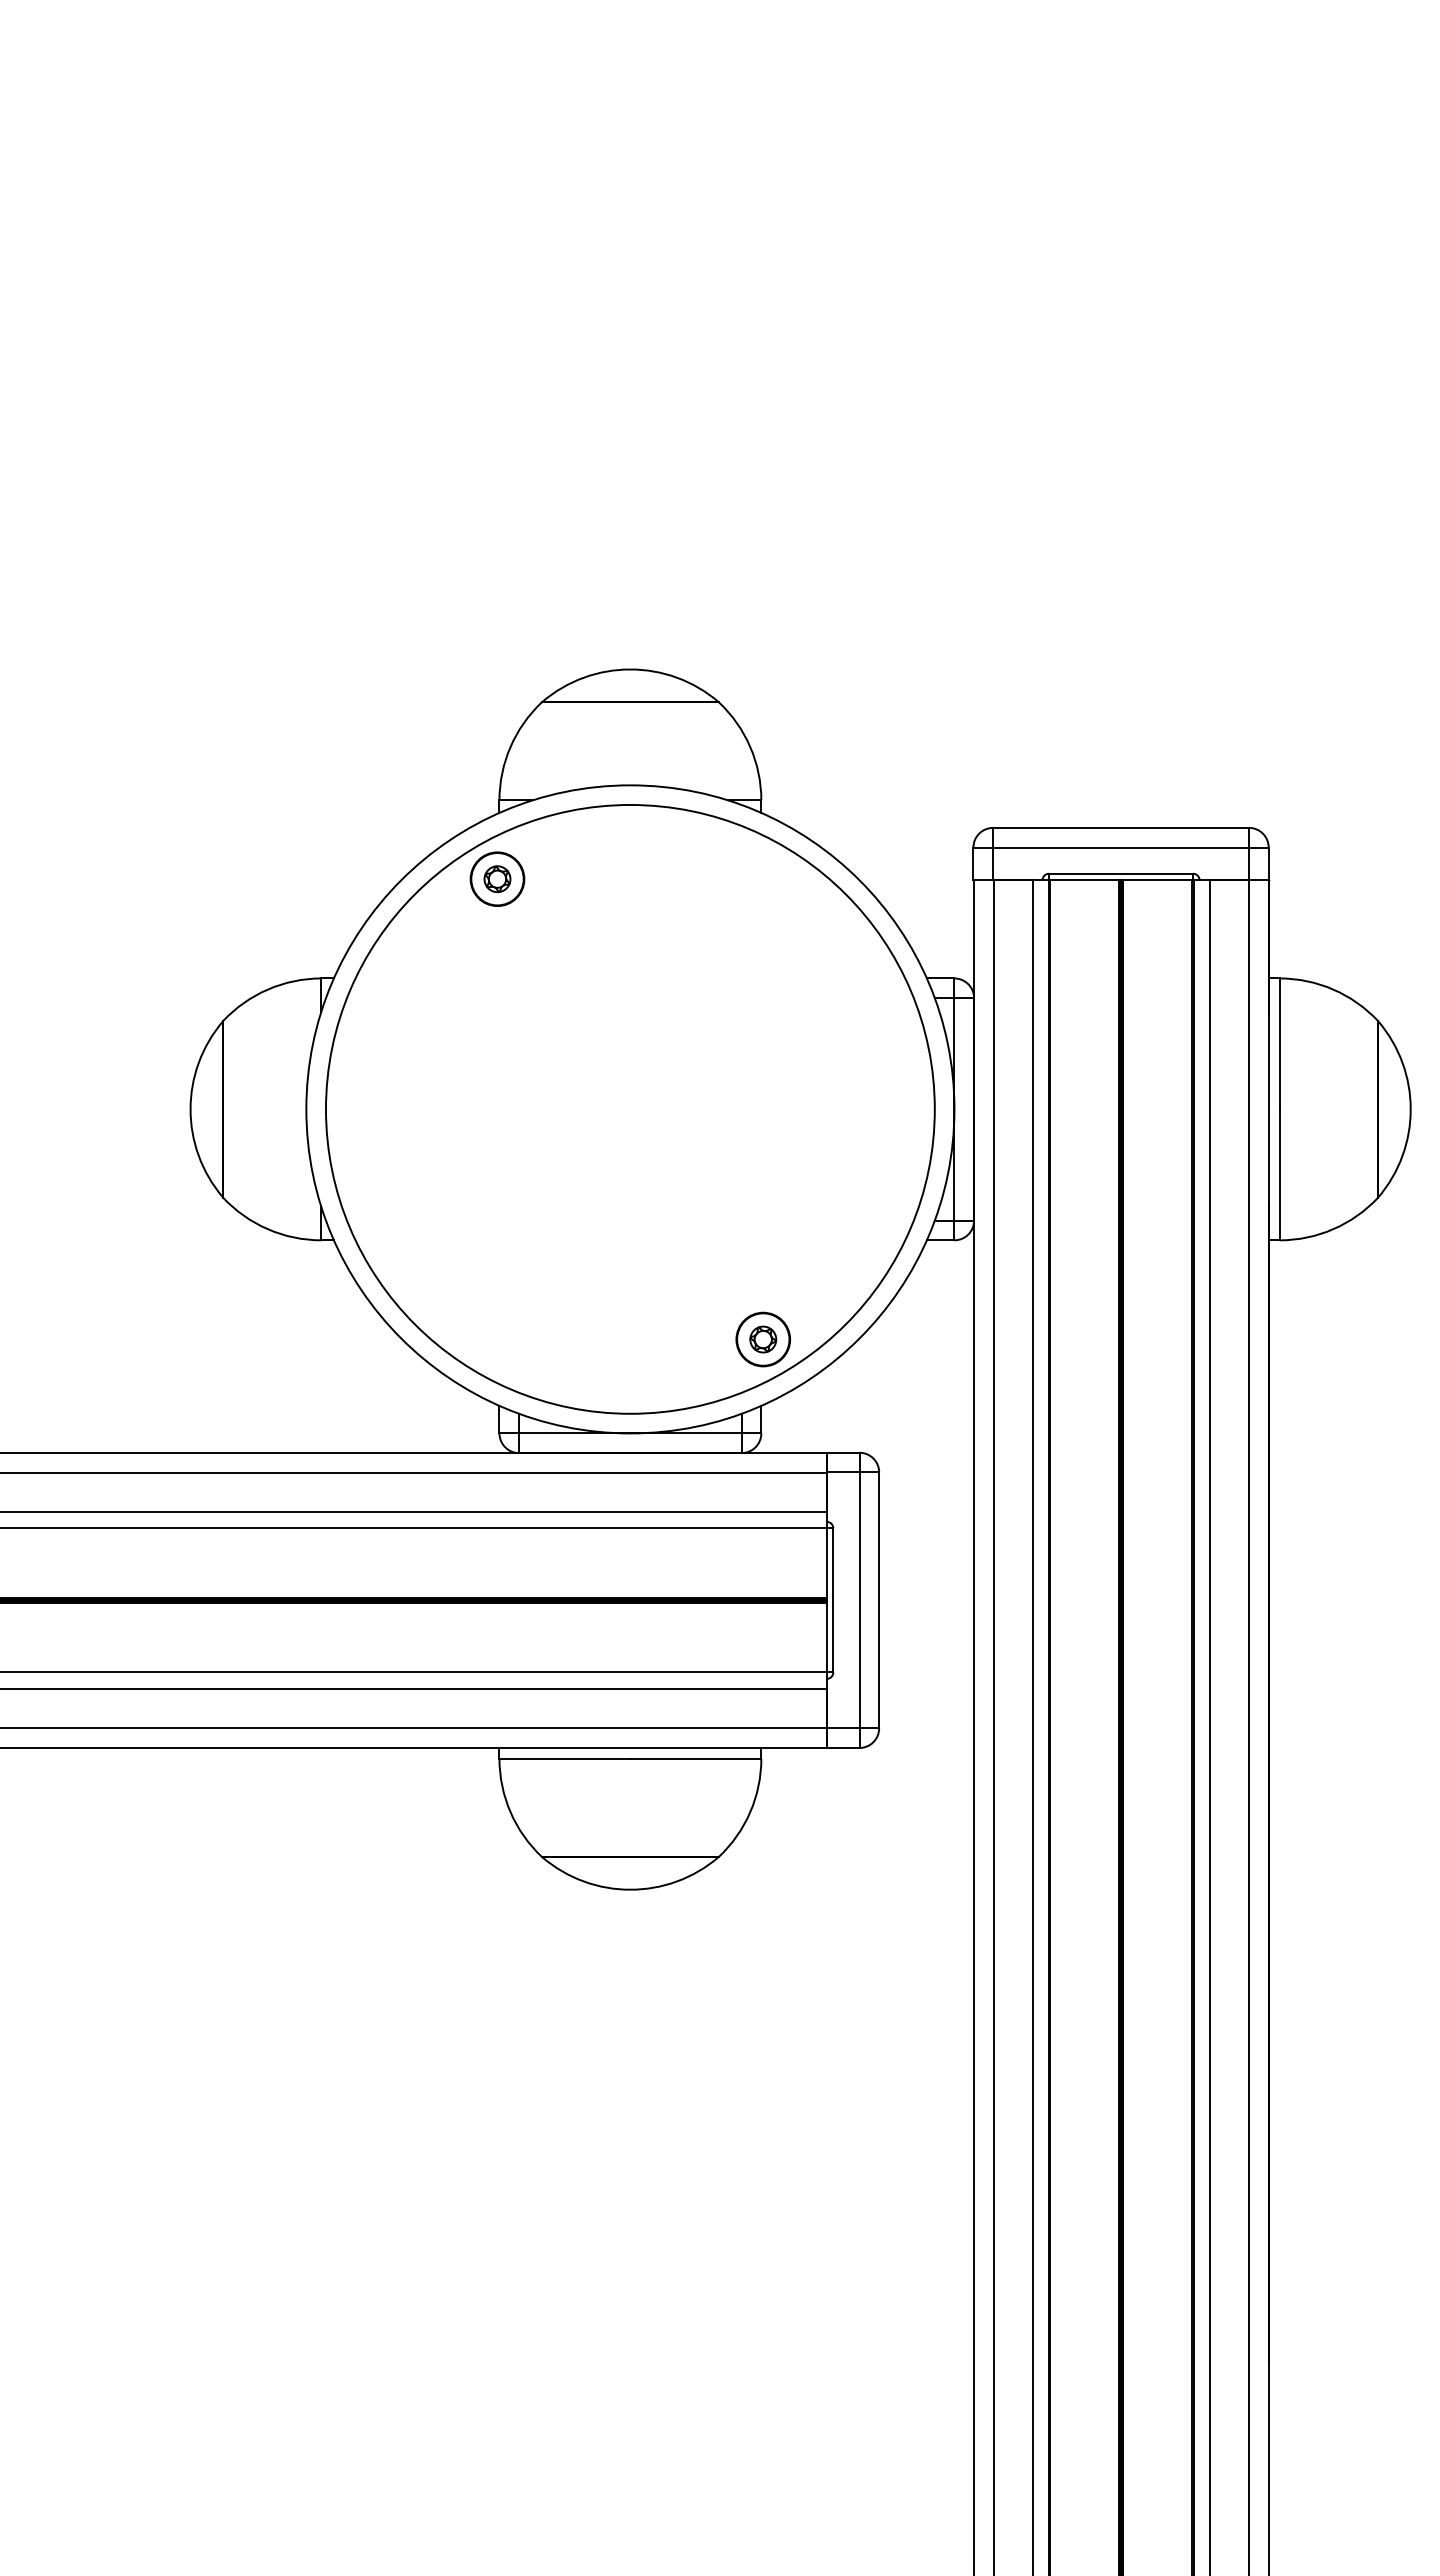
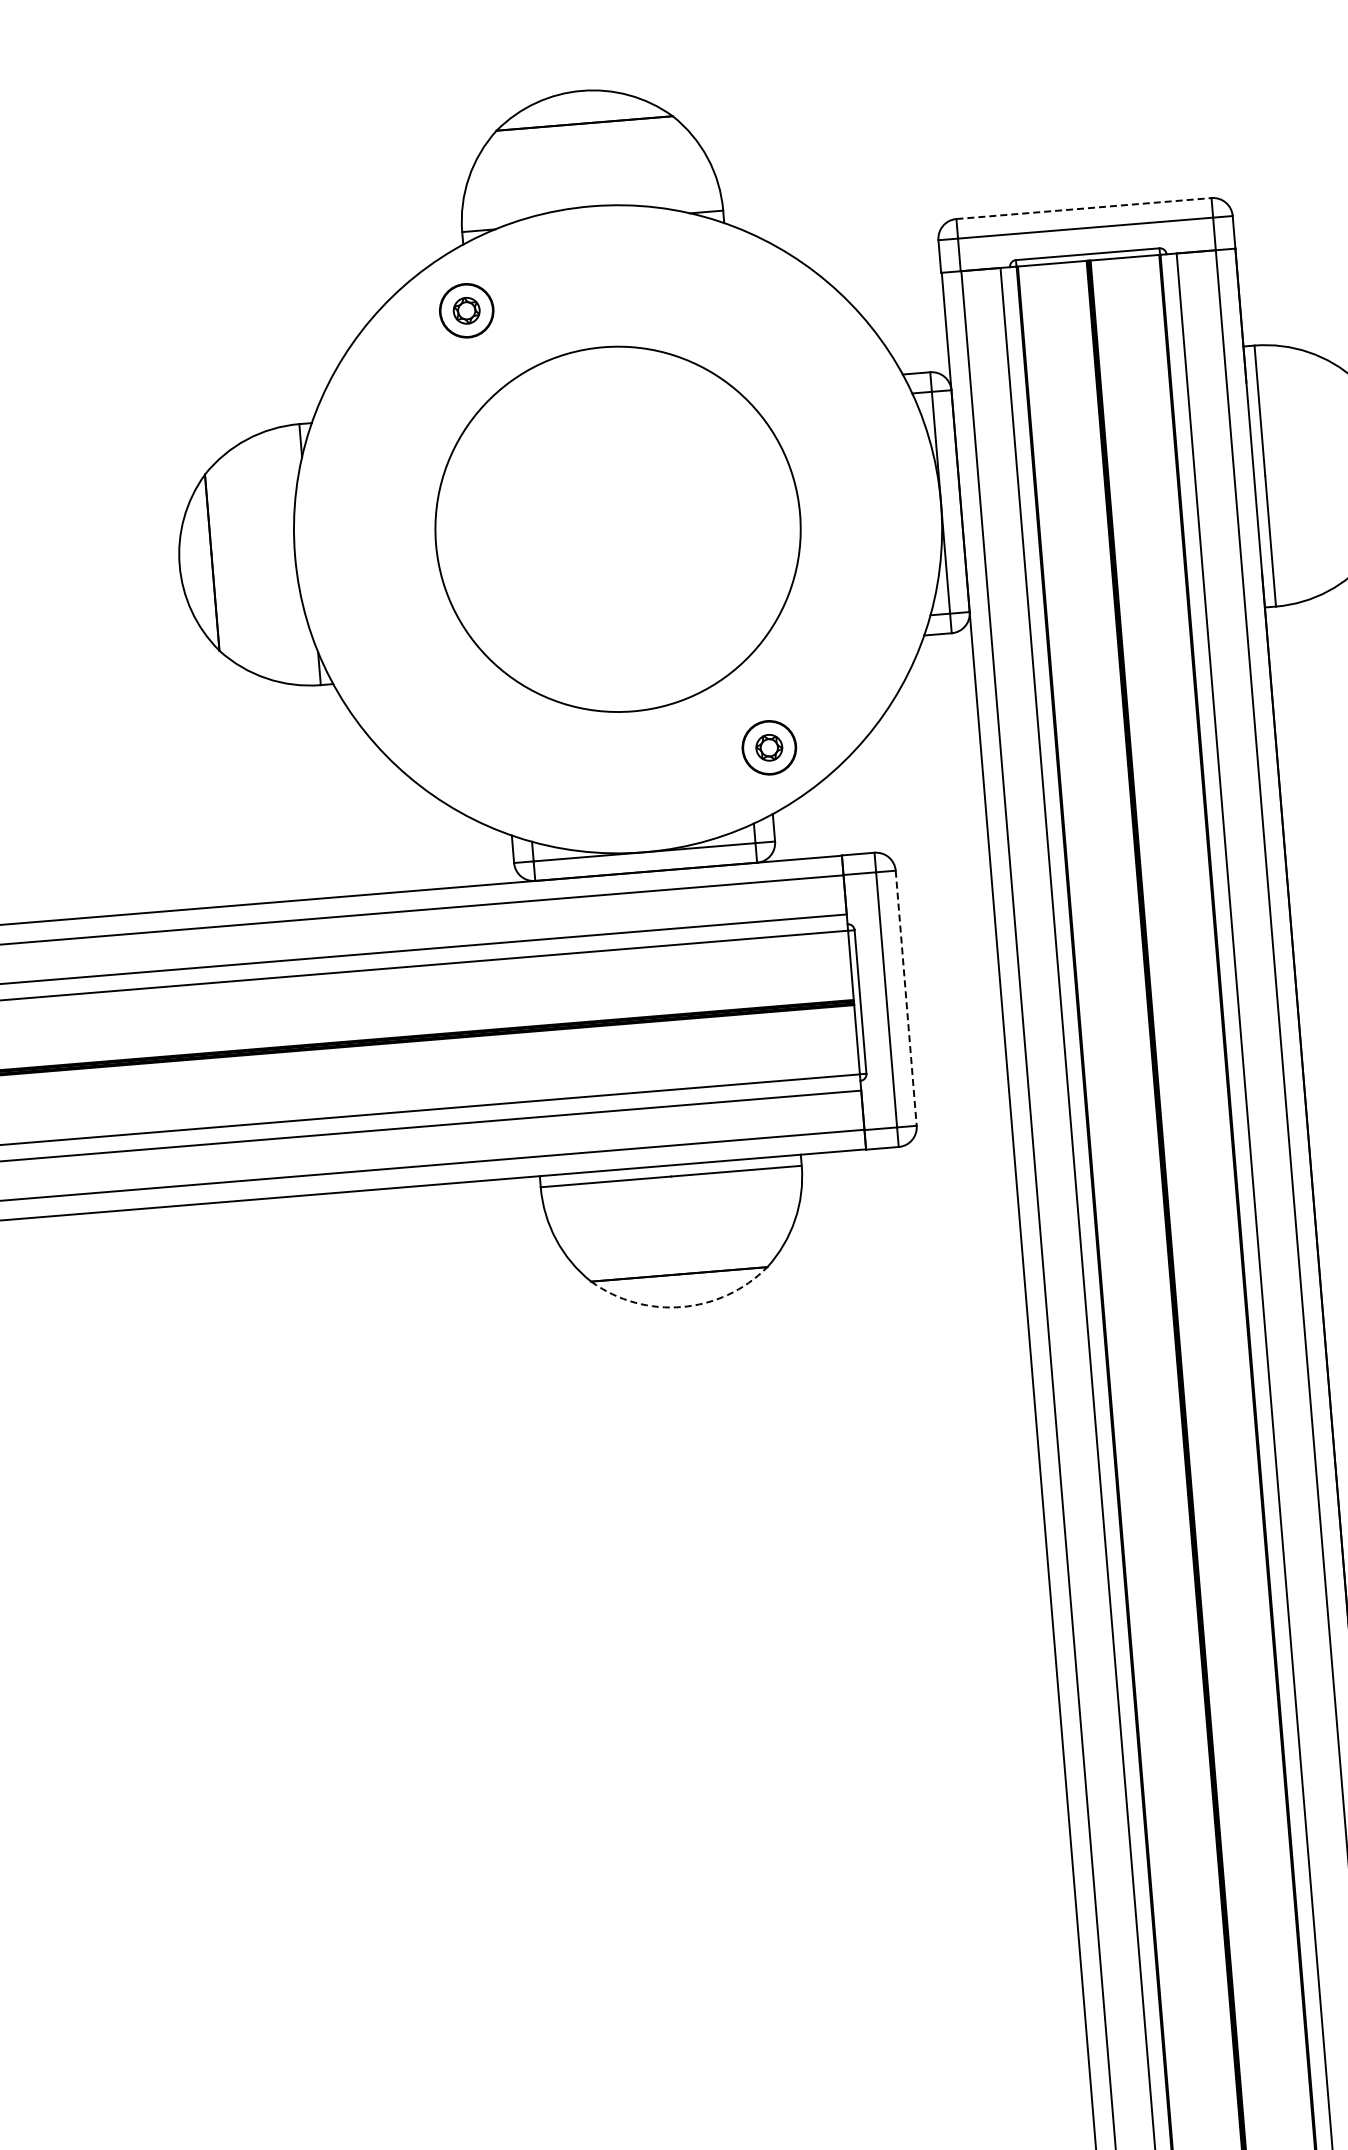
line: (1121, 827) -> (1084, 208), solid -> dashed
circle: (630, 1109) -> (618, 529), size x0.6
line: (879, 1600) -> (906, 998), solid -> dashed
arc: (630, 1889) -> (682, 1306), solid -> dashed

